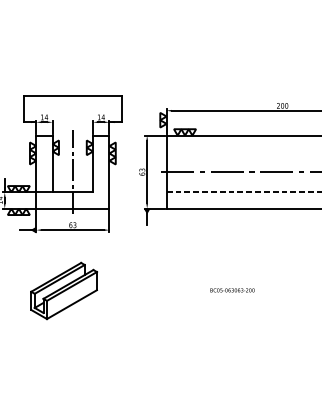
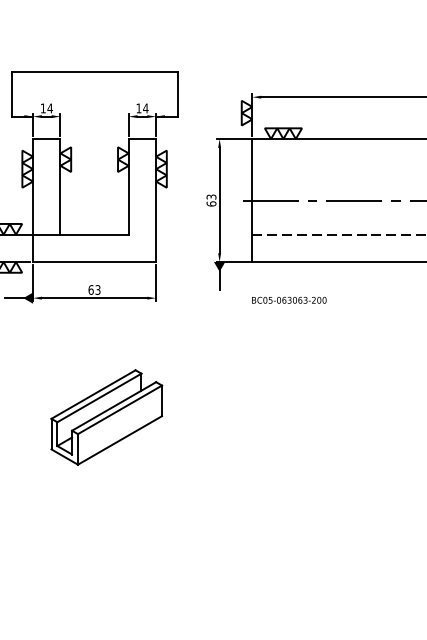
line: (72, 171) -> (93, 199), removed
part: (63, 290) -> (105, 416), moved
text: (232, 290) -> (289, 300), moved

